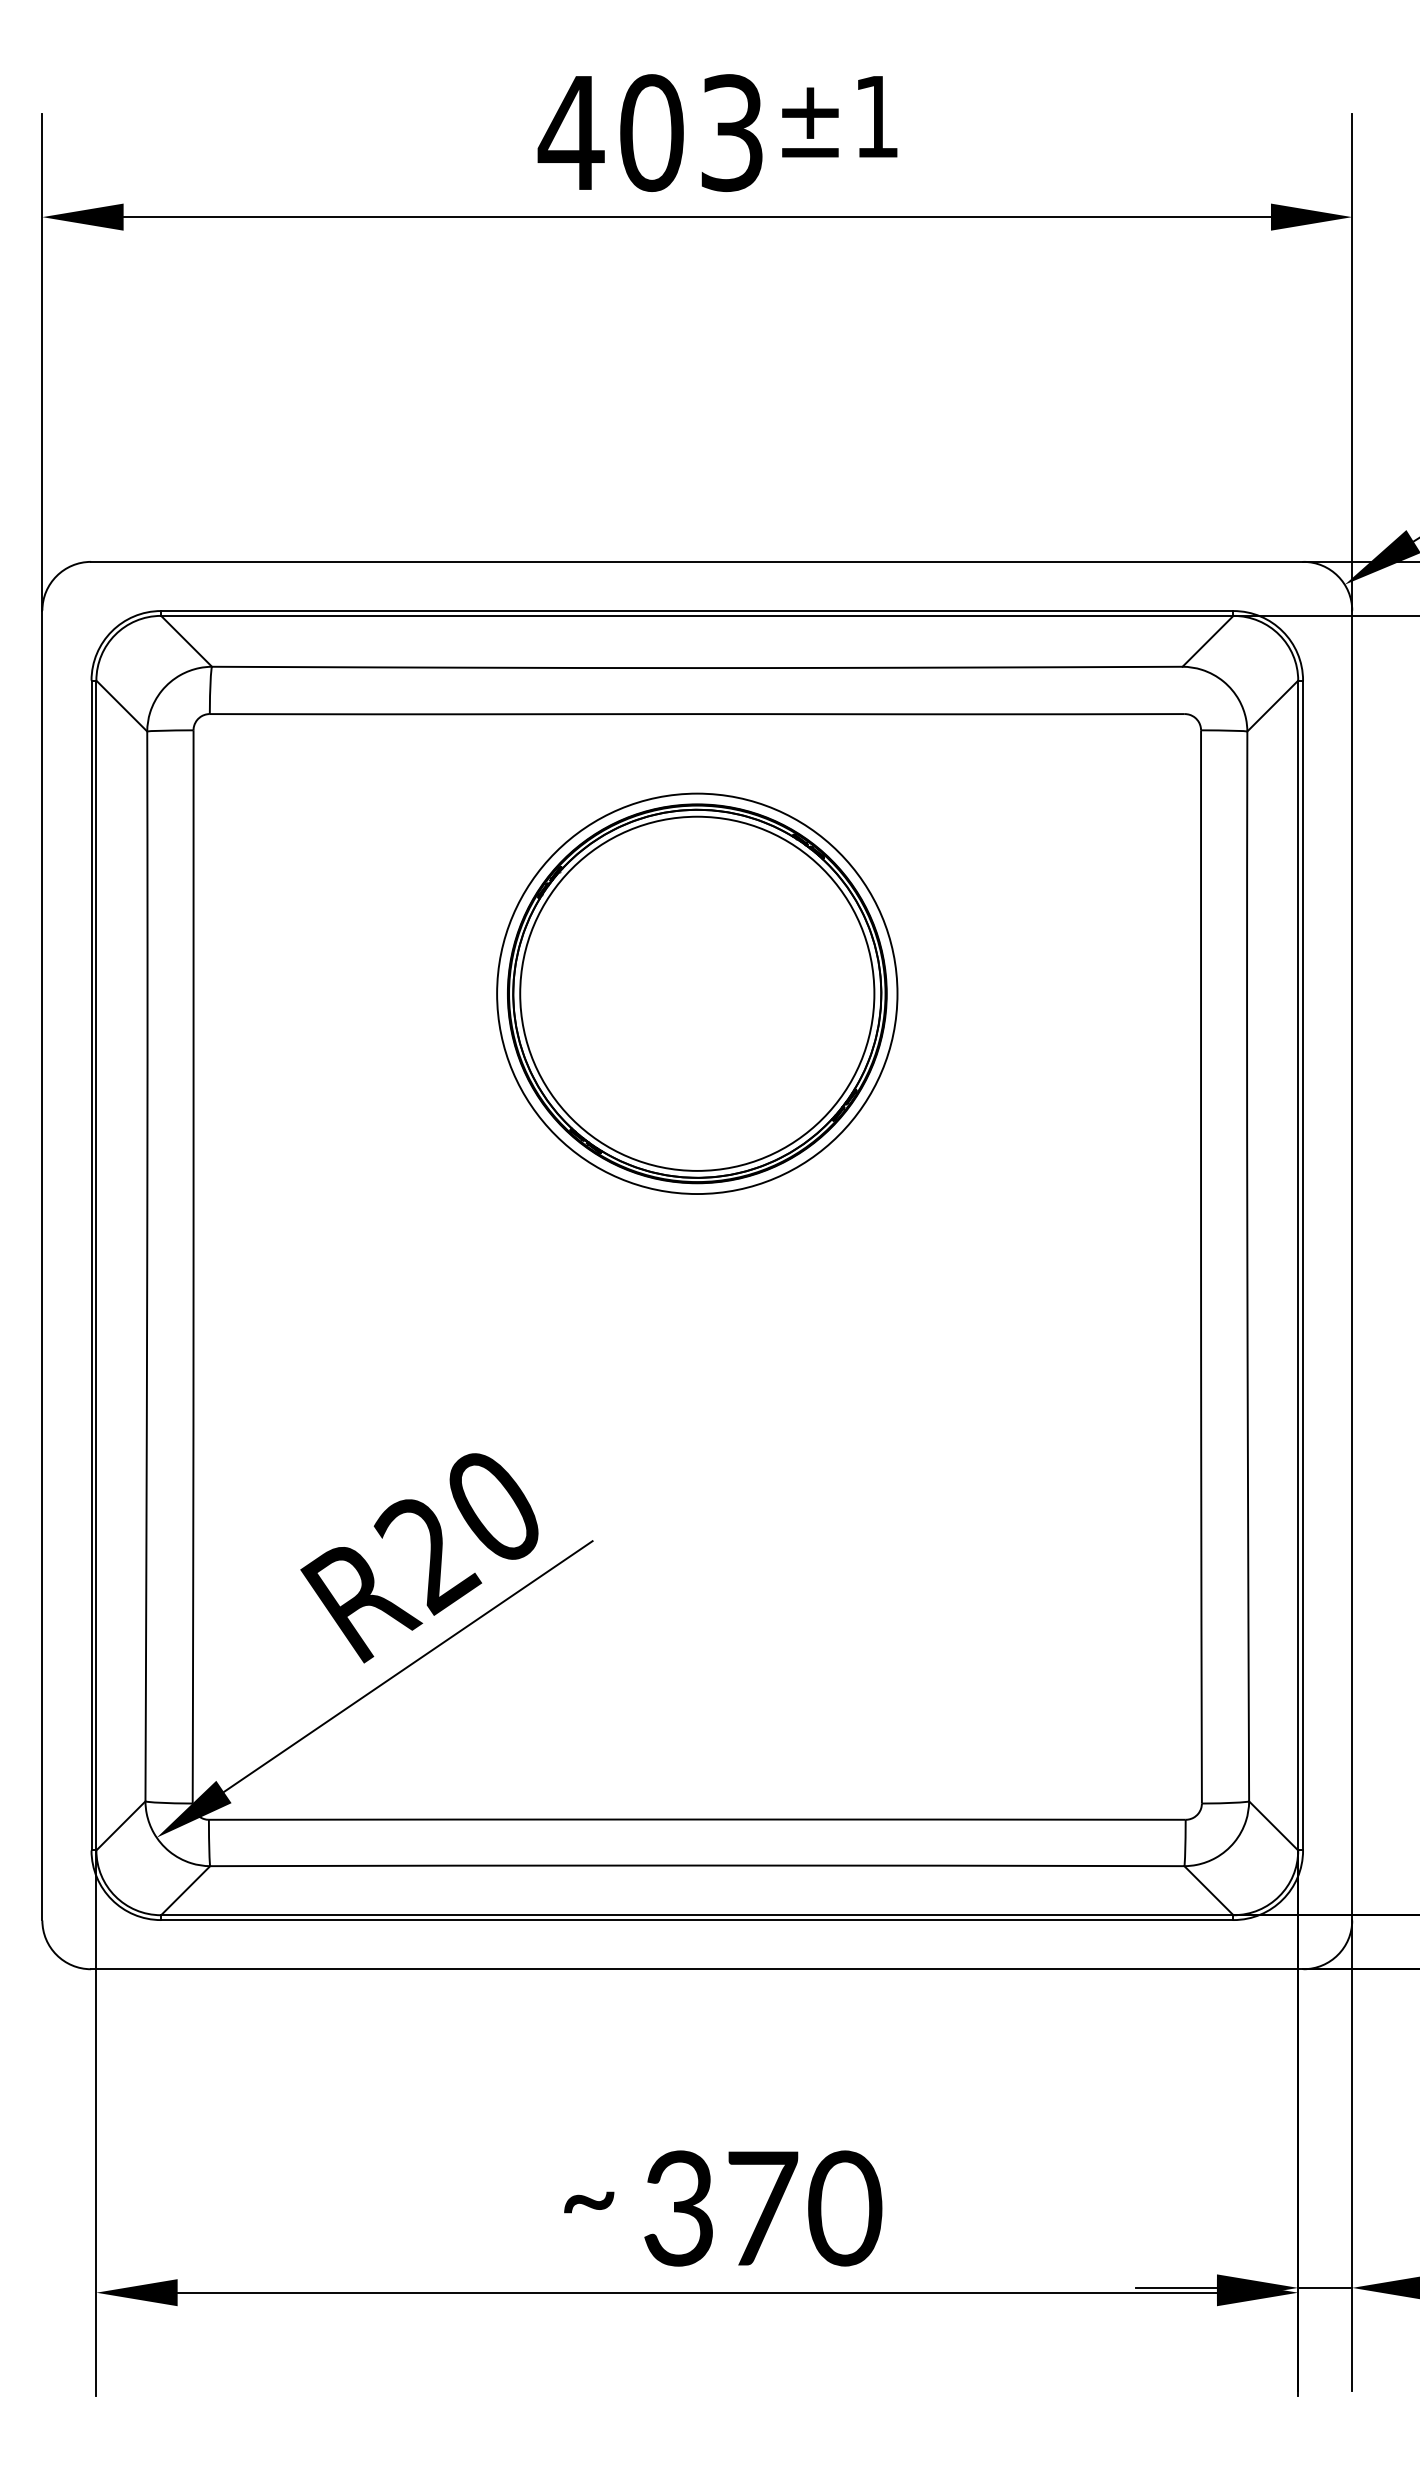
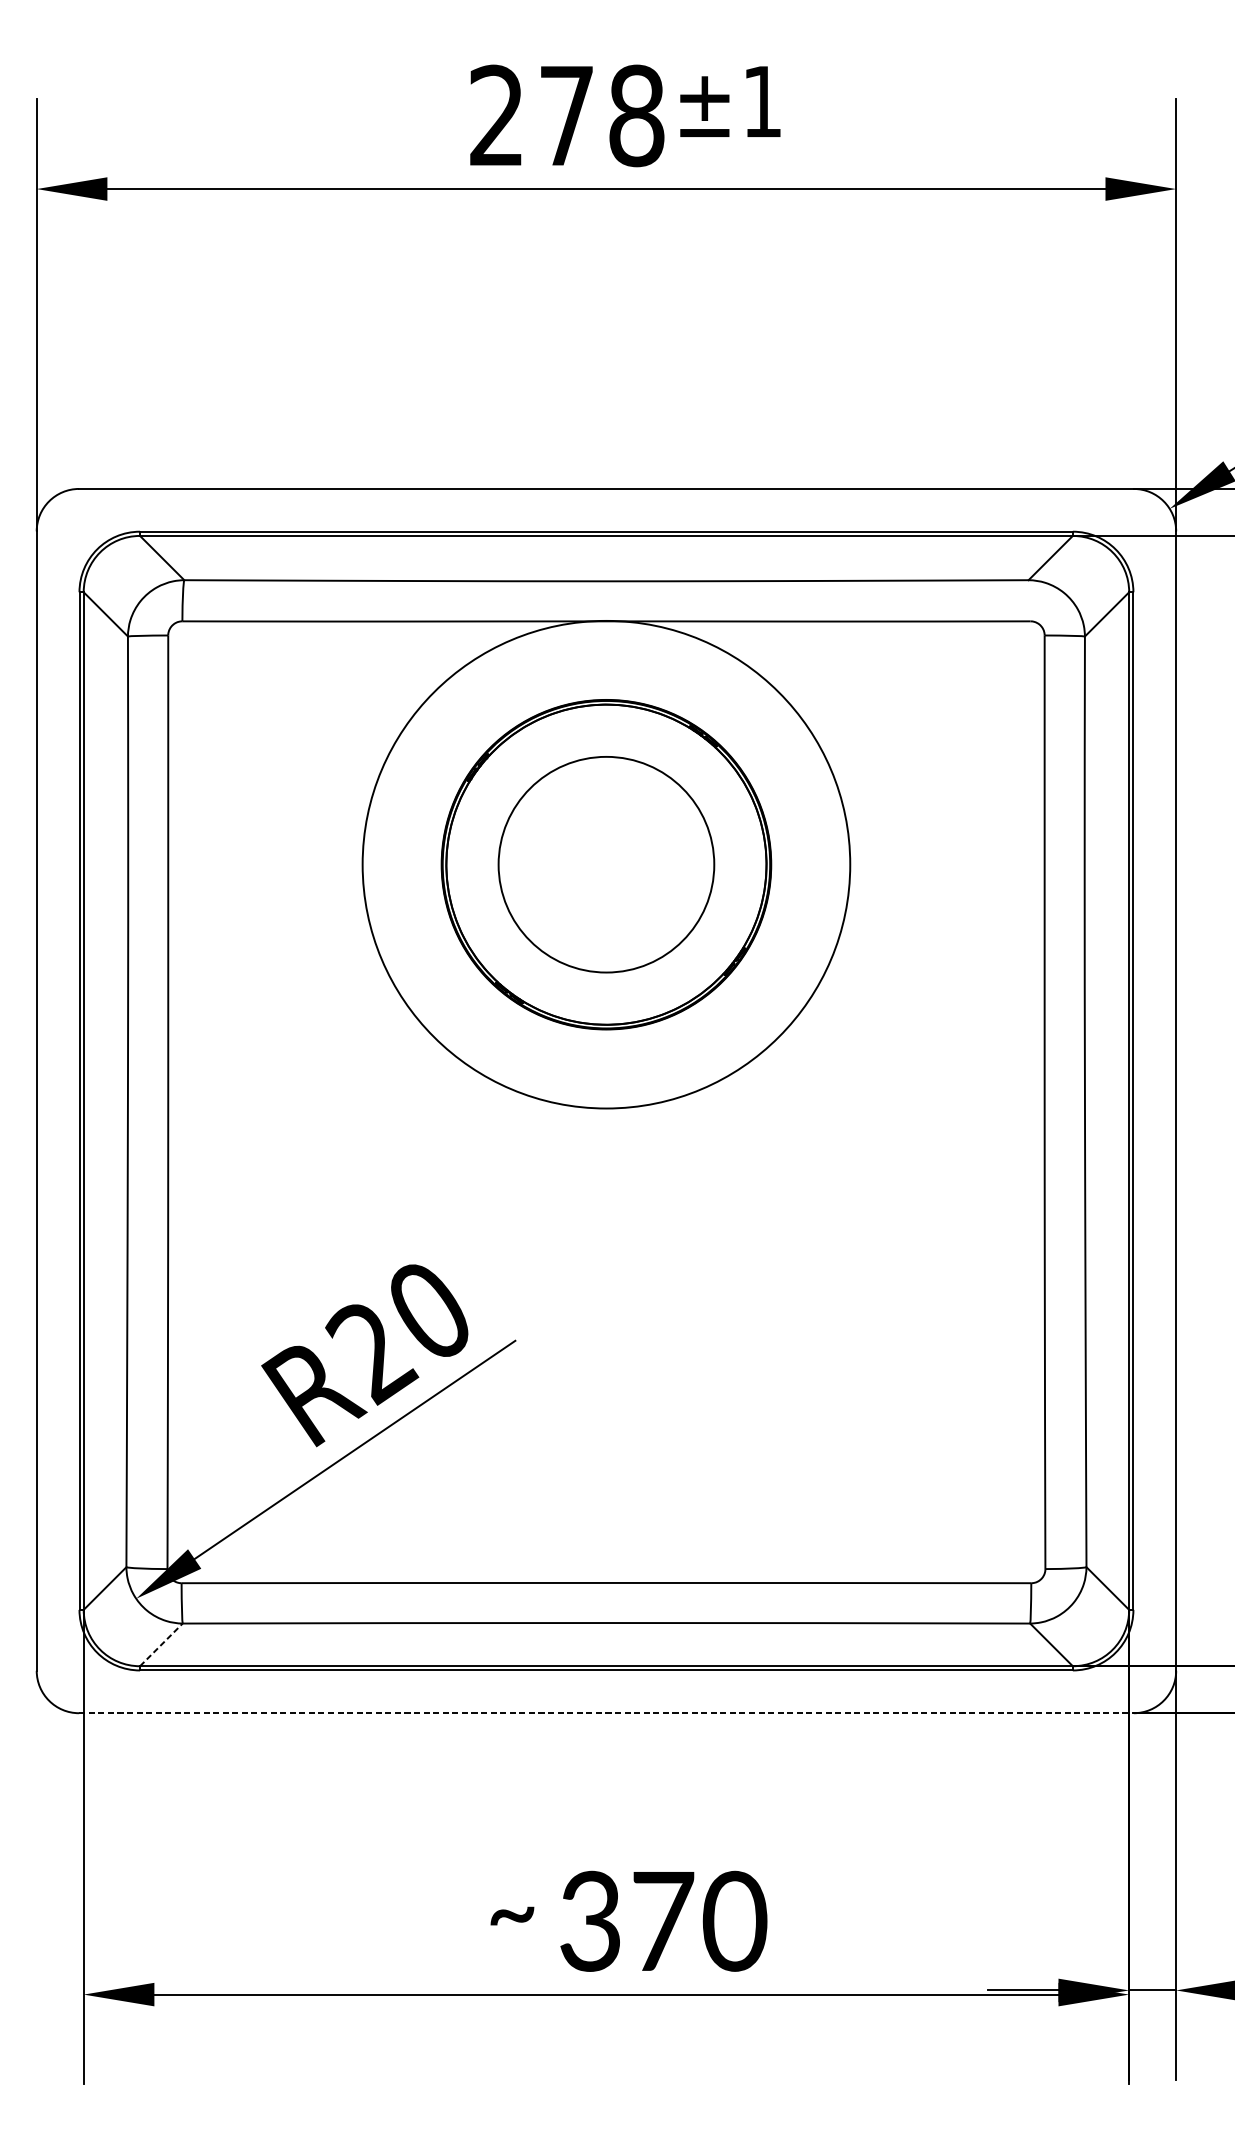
text: (650, 133) -> (565, 116), 403 -> 278
circle: (697, 993) -> (606, 864), size x0.7
circle: (697, 993) -> (606, 864), size x1.4
line: (185, 1890) -> (161, 1644), solid -> dashed
line: (697, 1969) -> (606, 1713), solid -> dashed

